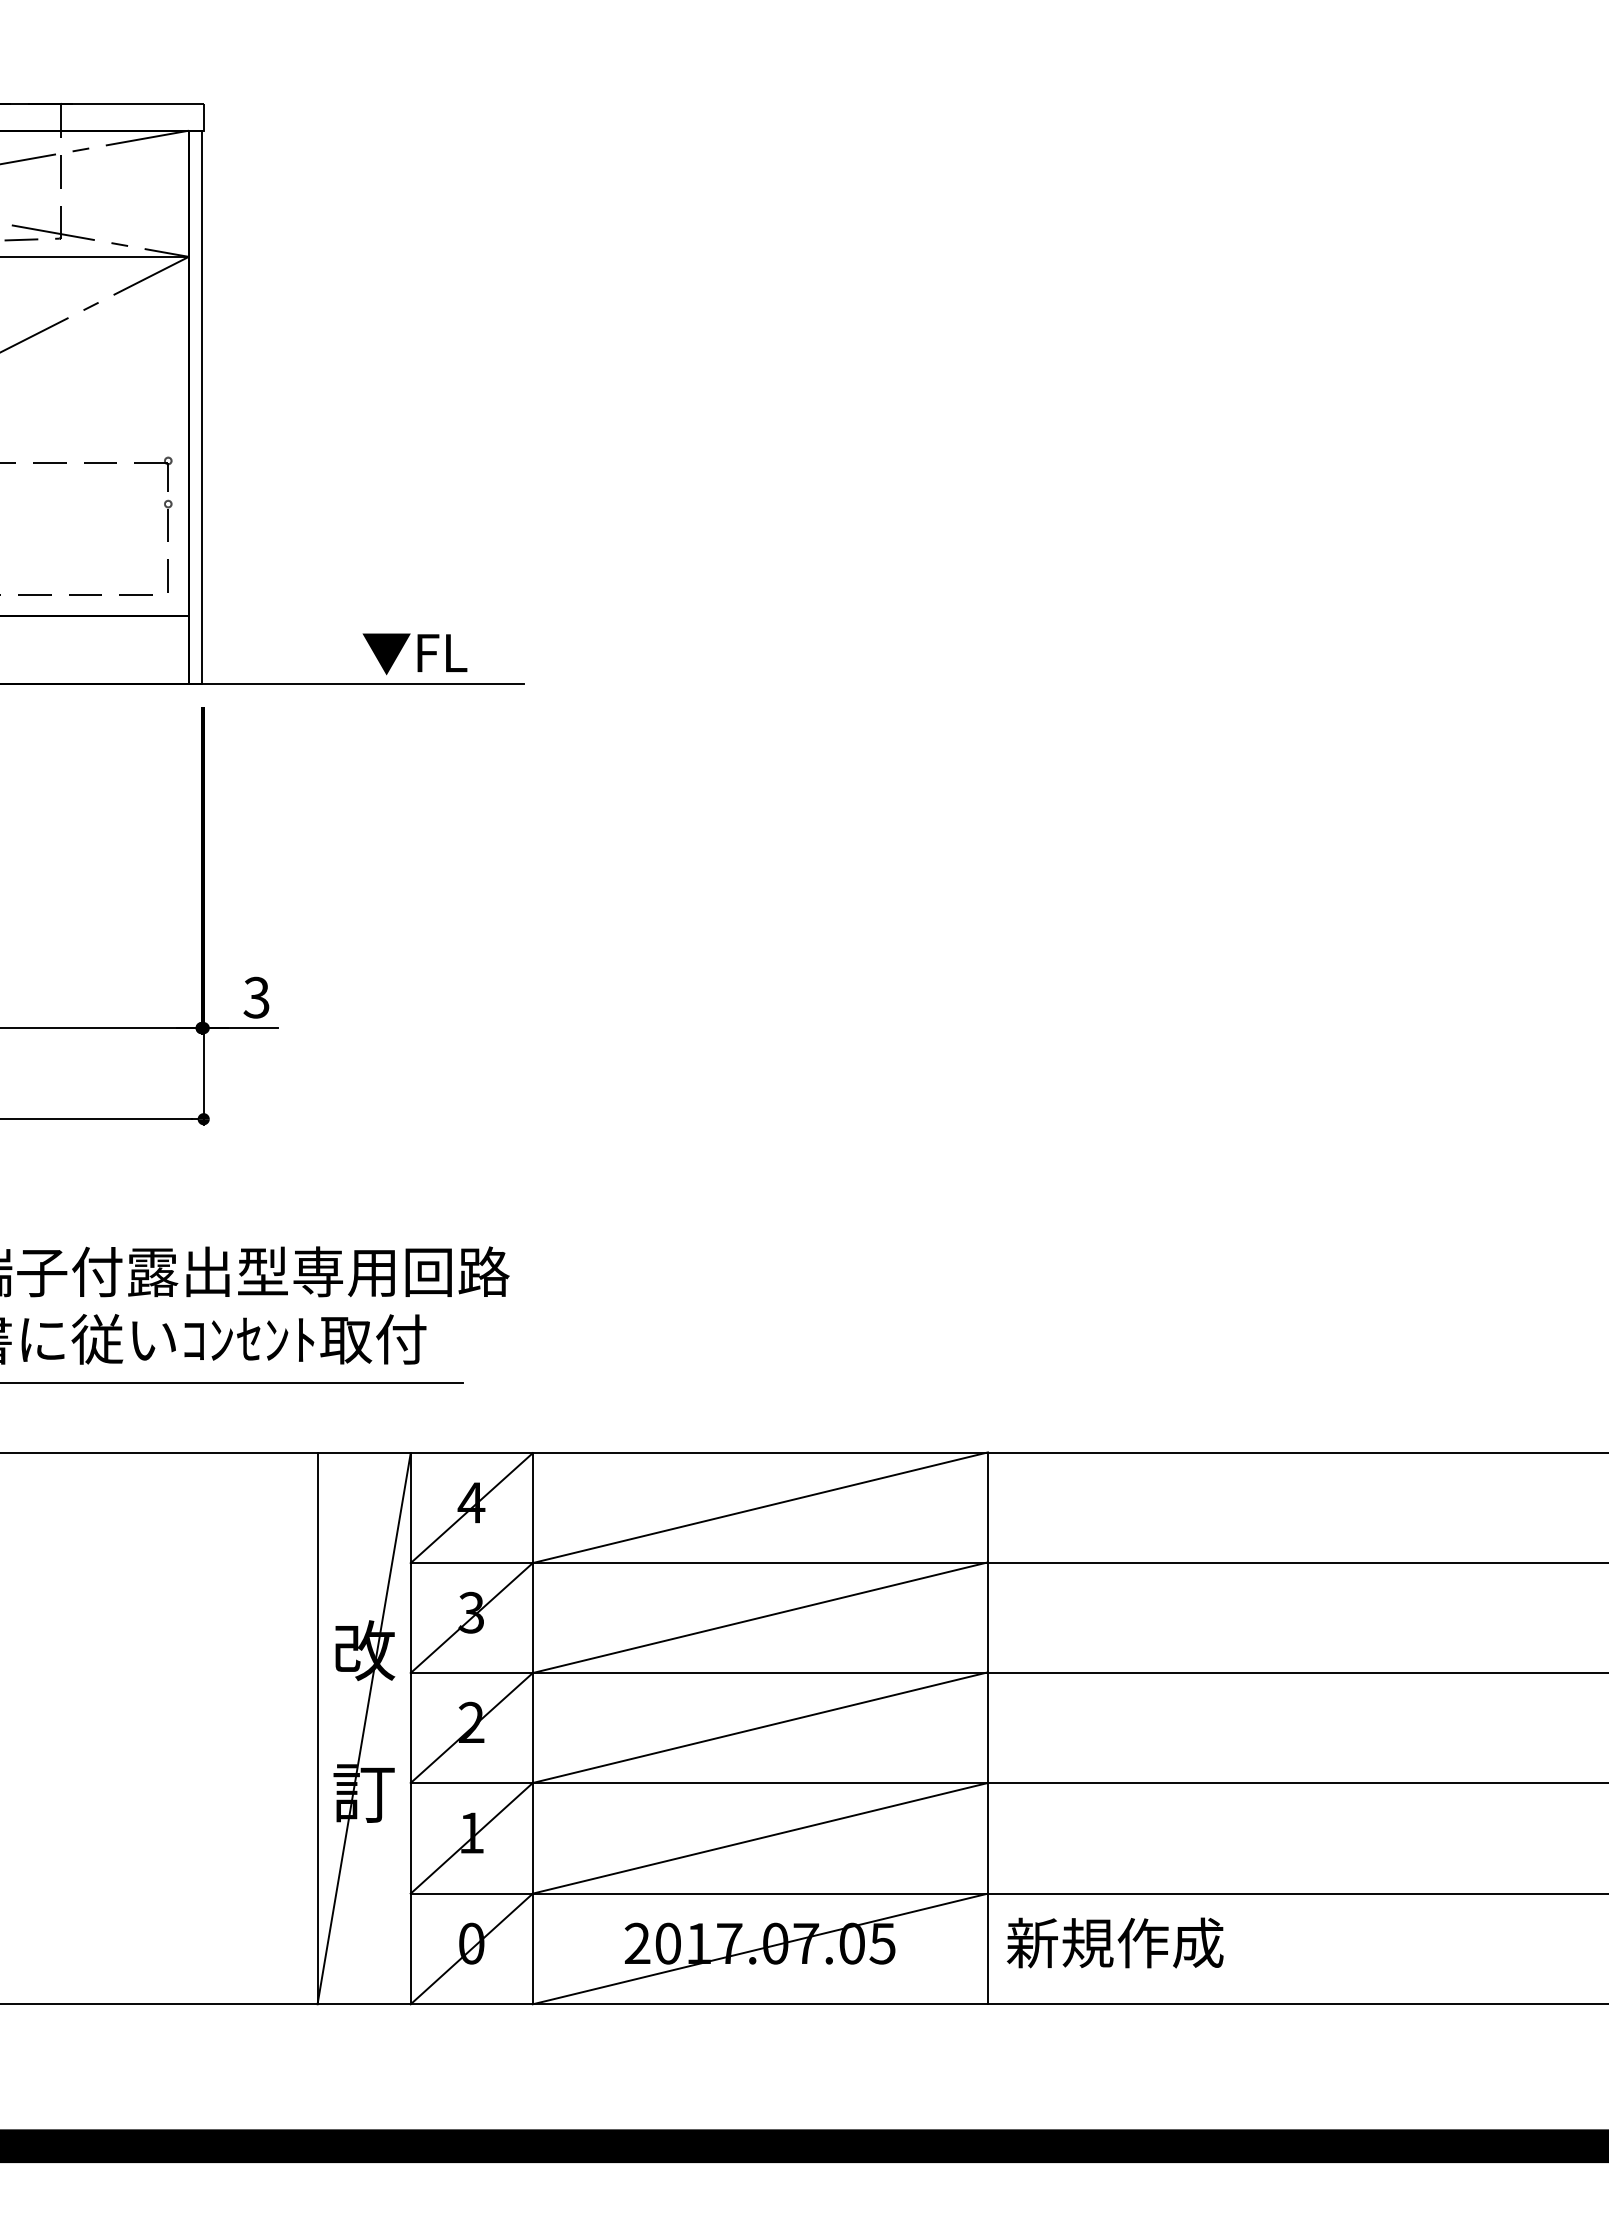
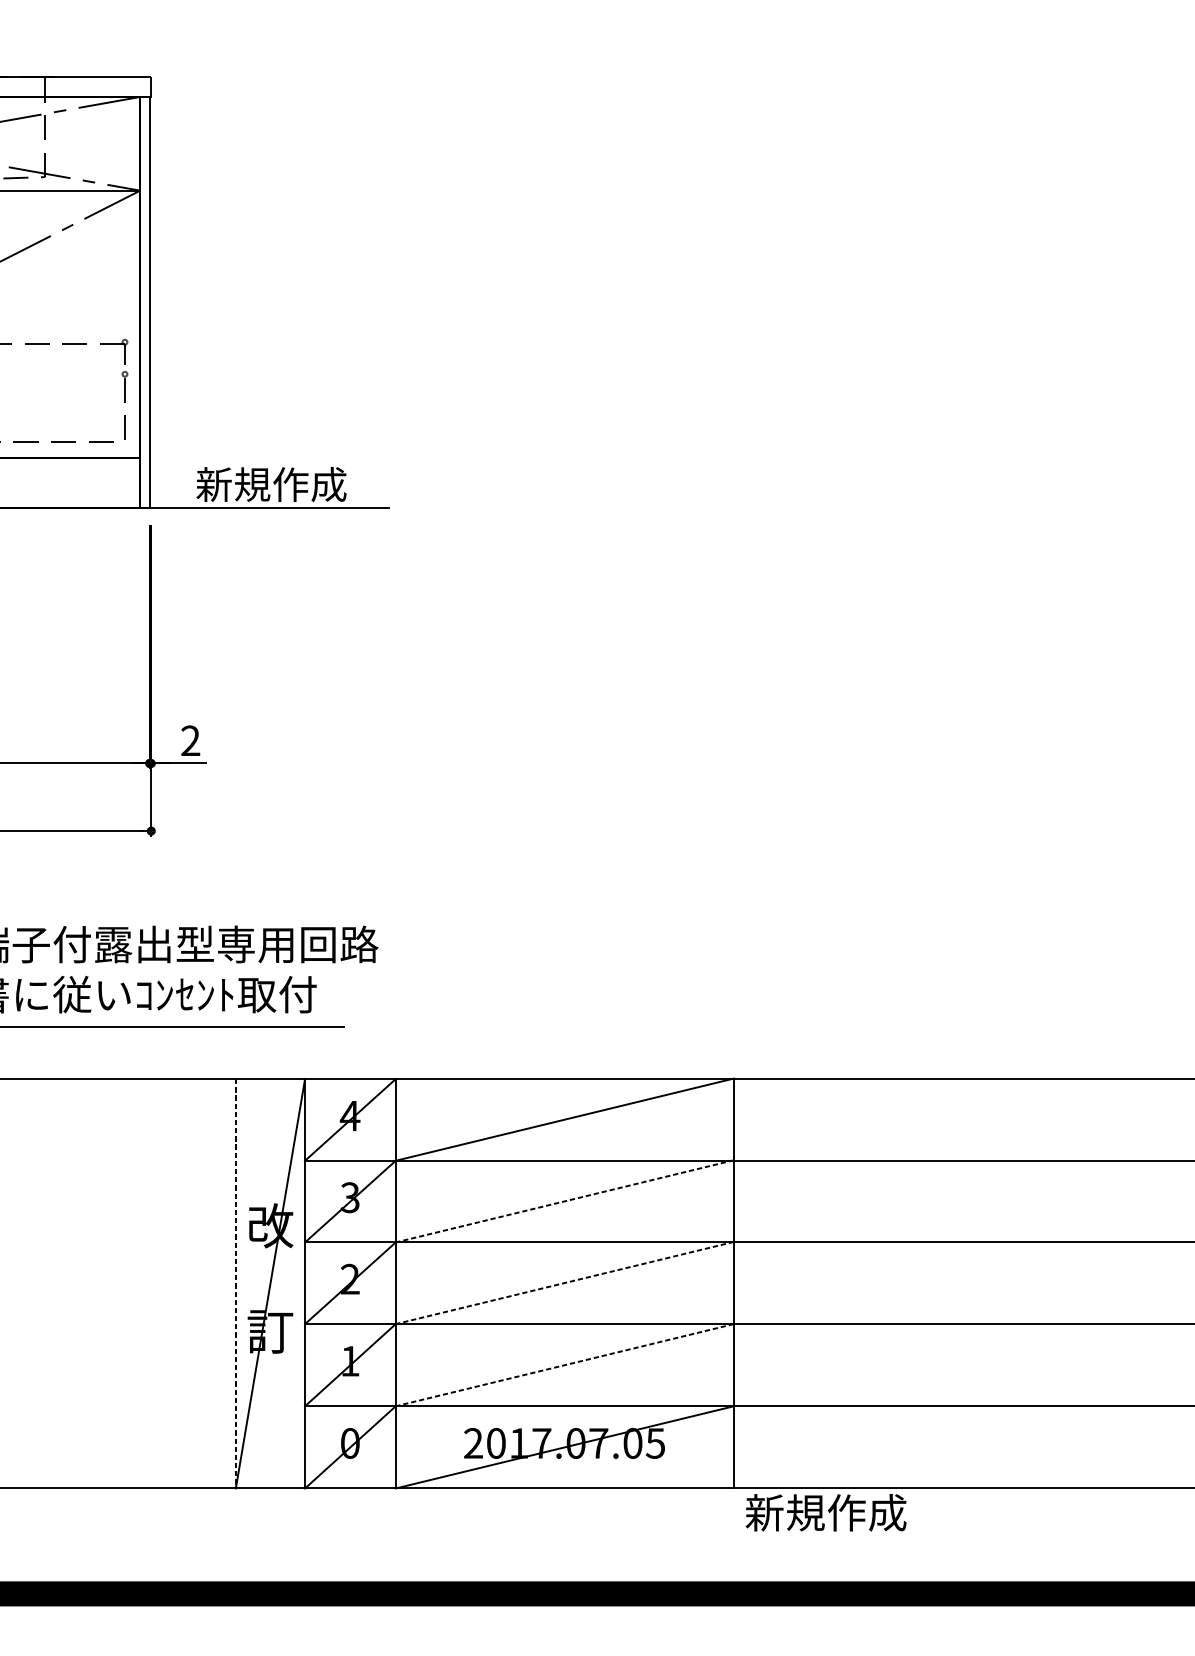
text: (365, 652) -> (271, 484), ▼FL -> 新規作成
text: (256, 997) -> (190, 740), 3 -> 2
line: (759, 1617) -> (564, 1201), solid -> dashed
line: (759, 1727) -> (564, 1282), solid -> dashed
line: (317, 1728) -> (235, 1283), solid -> dashed
line: (759, 1838) -> (564, 1365), solid -> dashed
text: (1115, 1942) -> (826, 1512), moved

